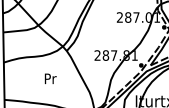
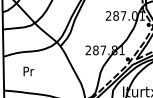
text: (50, 78) -> (28, 71), moved

